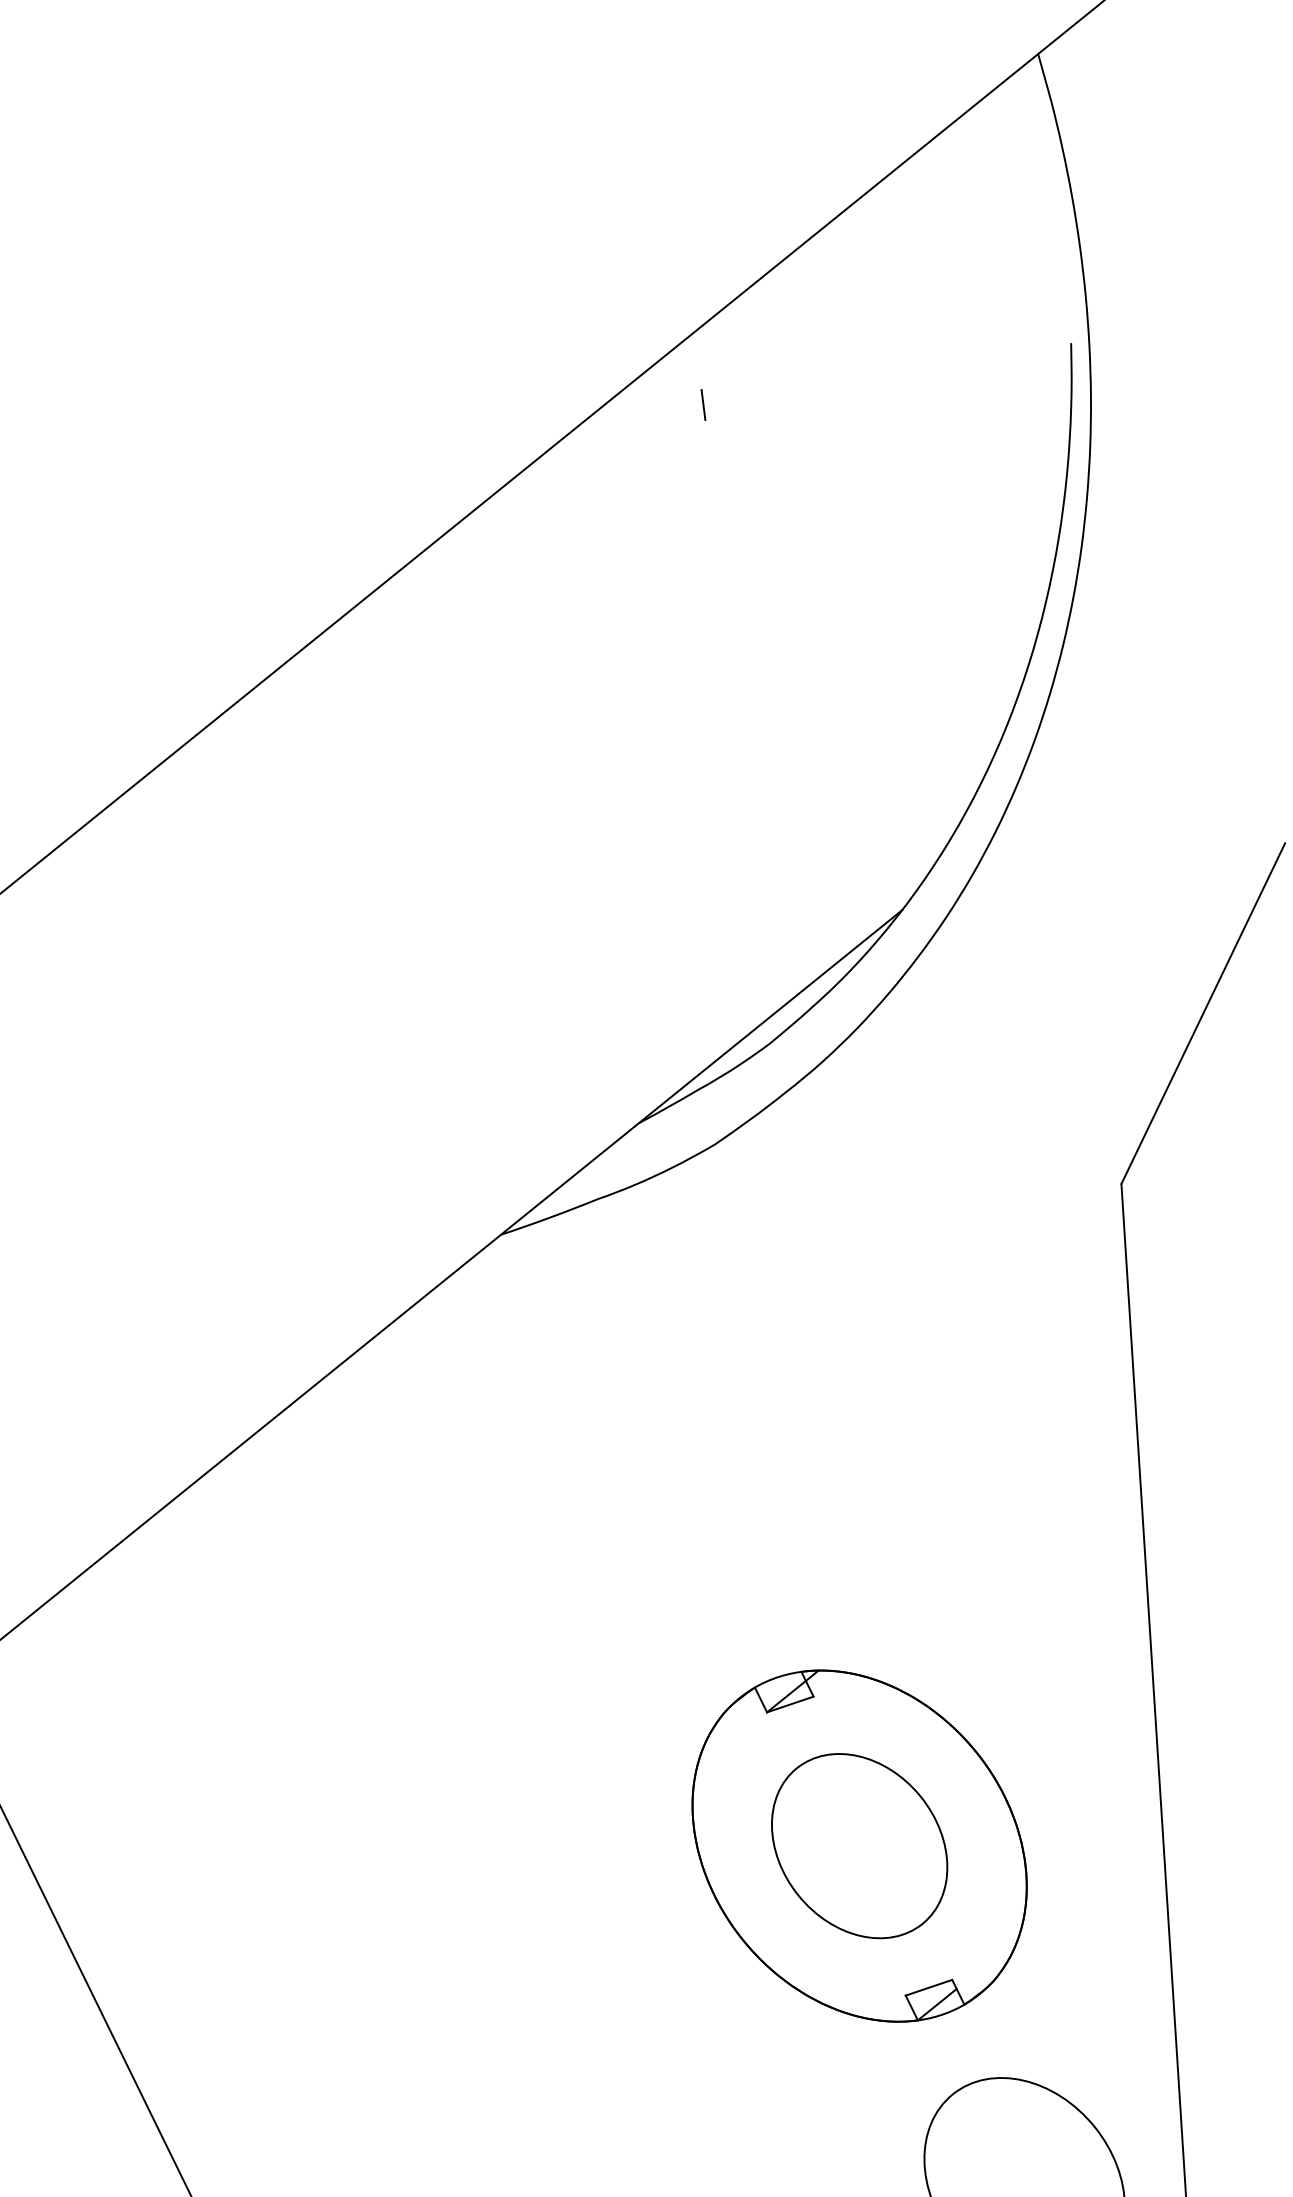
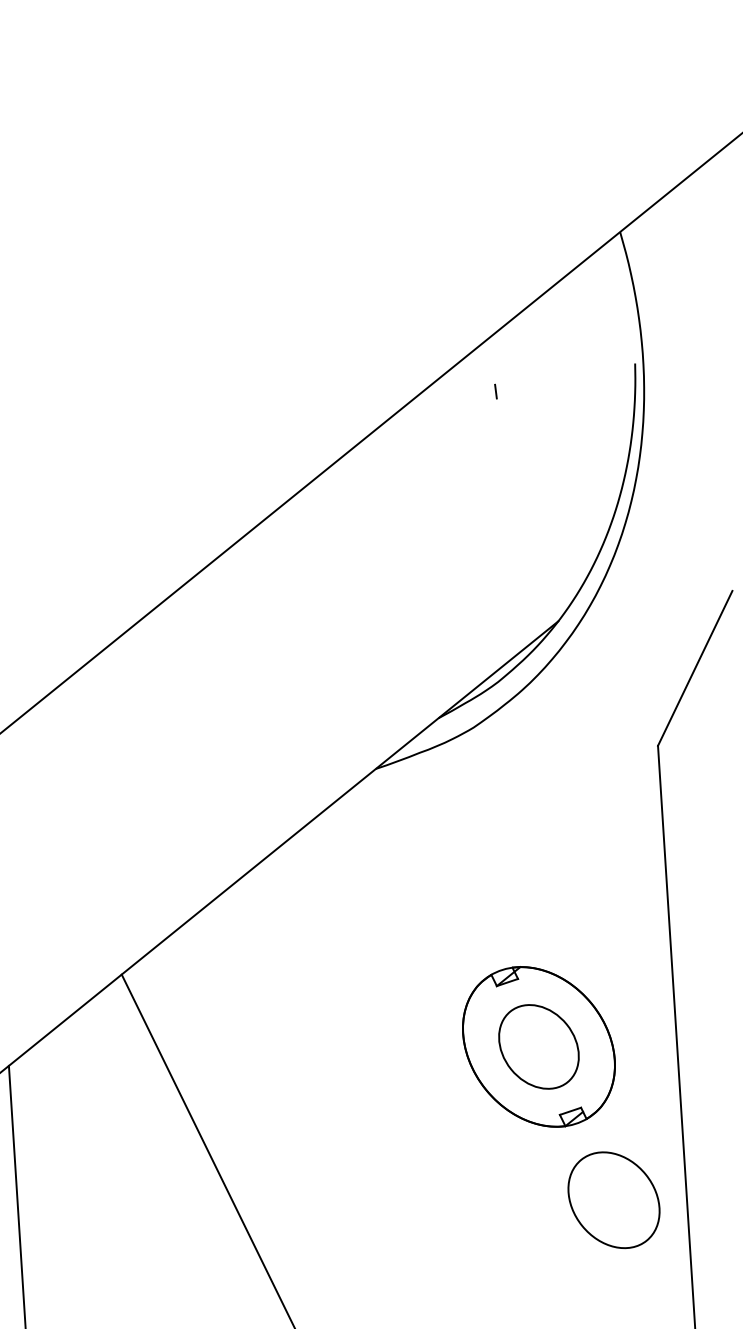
line: (702, 404) -> (495, 391), moved

